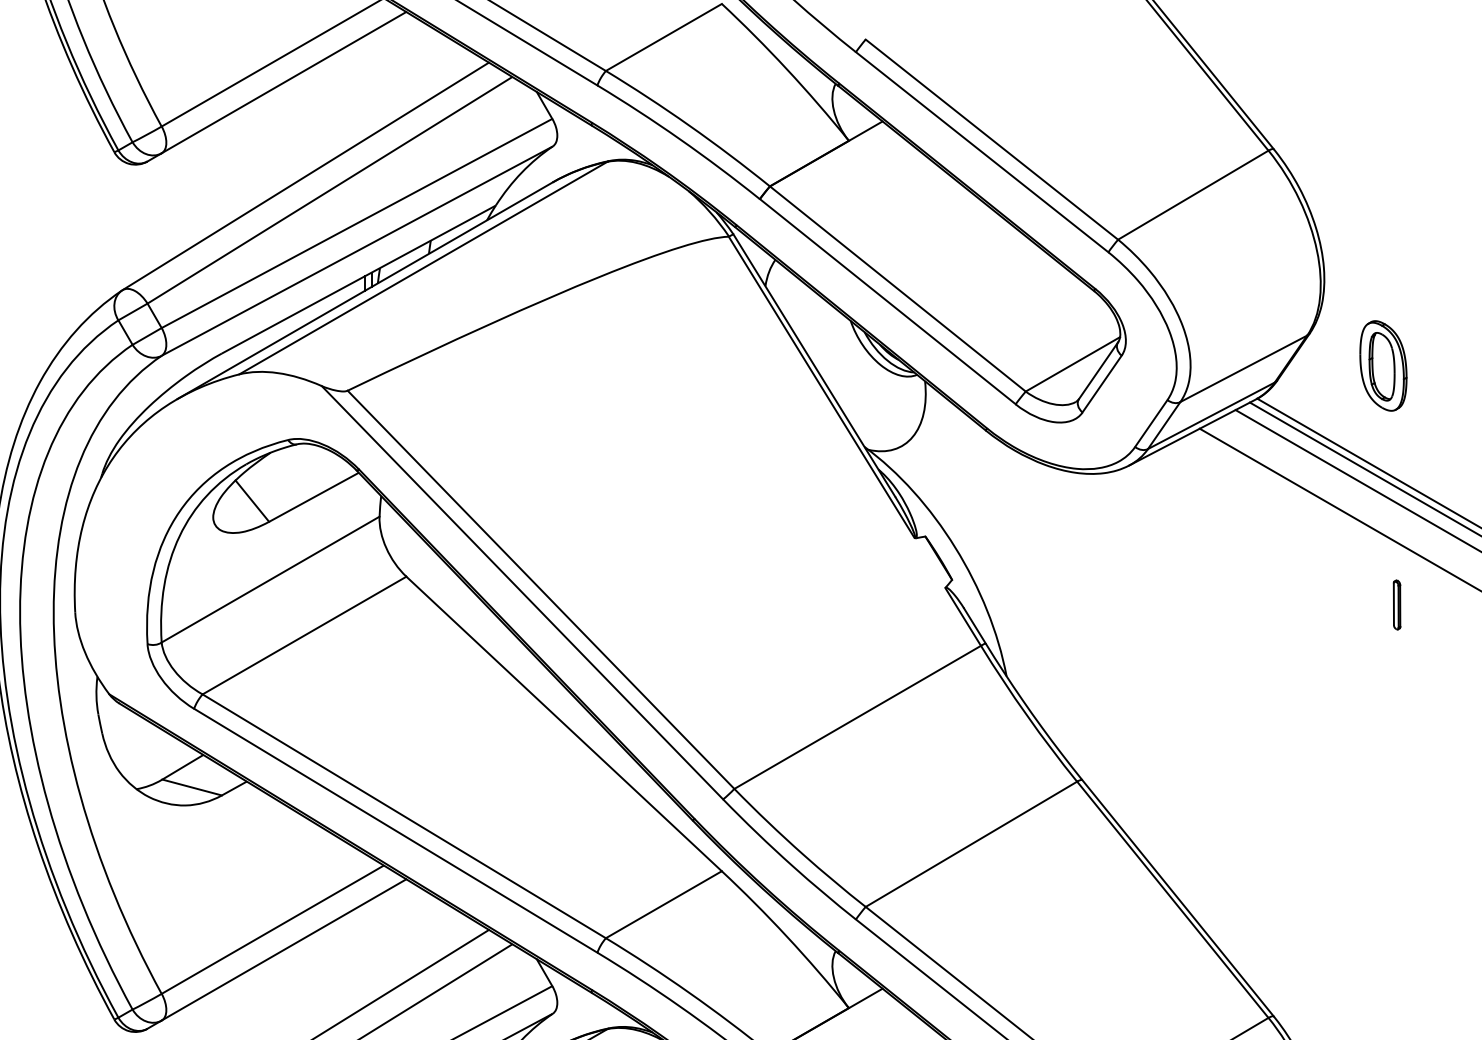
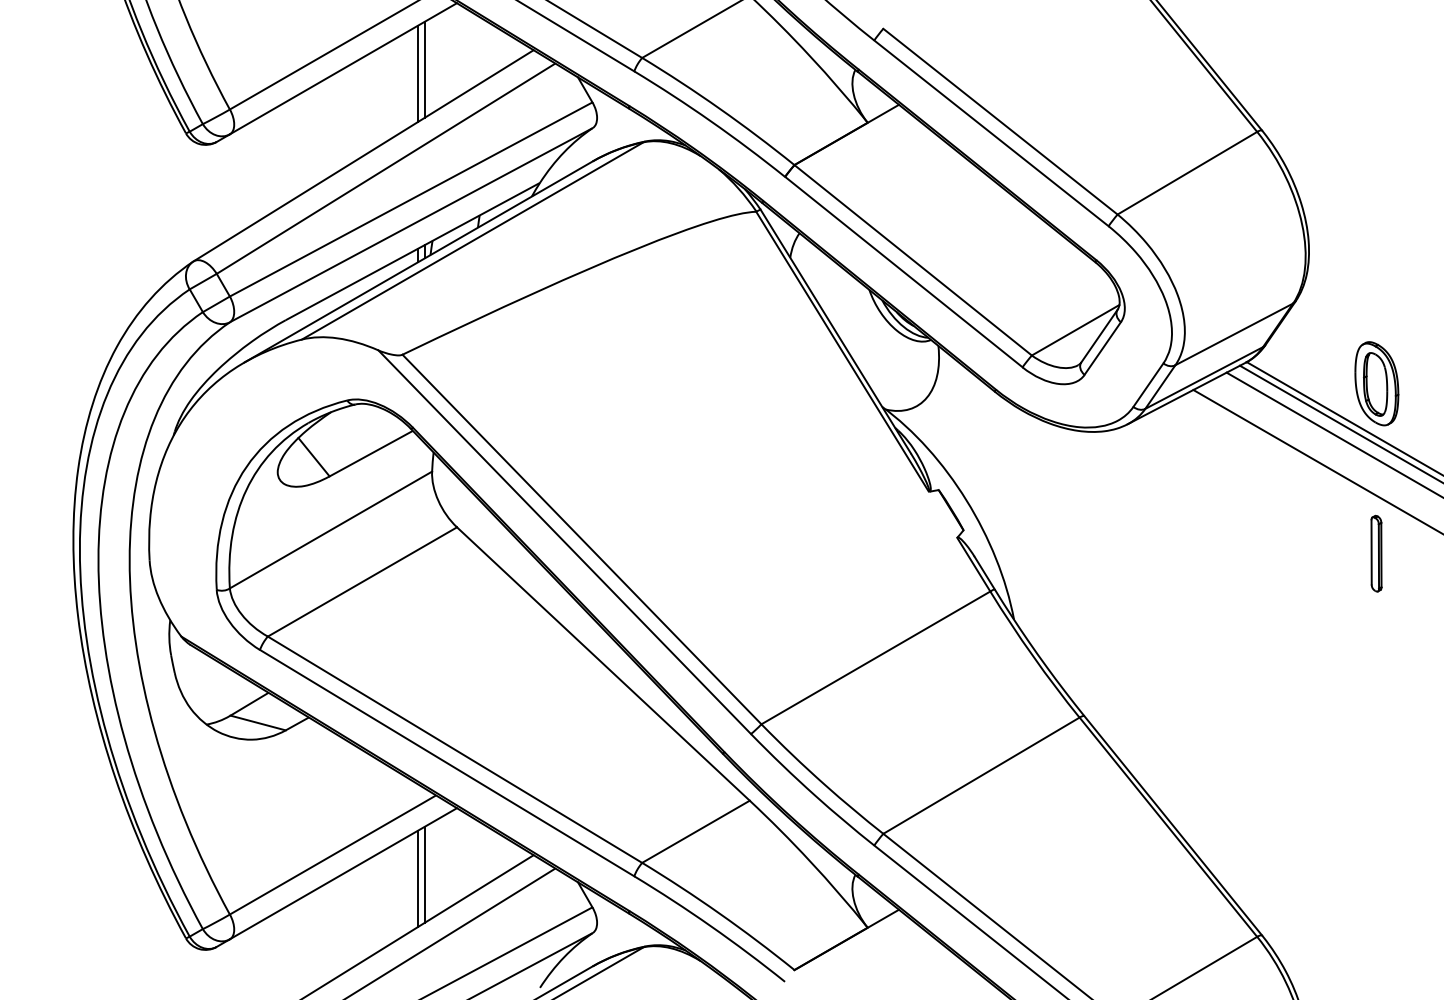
line: (371, 83) -> (424, 69), added
line: (364, 87) -> (418, 73), added
part: (1383, 365) -> (1376, 383), moved
part: (1397, 604) -> (1376, 553), size x1.67
line: (371, 950) -> (424, 874), added
line: (364, 955) -> (418, 878), added

